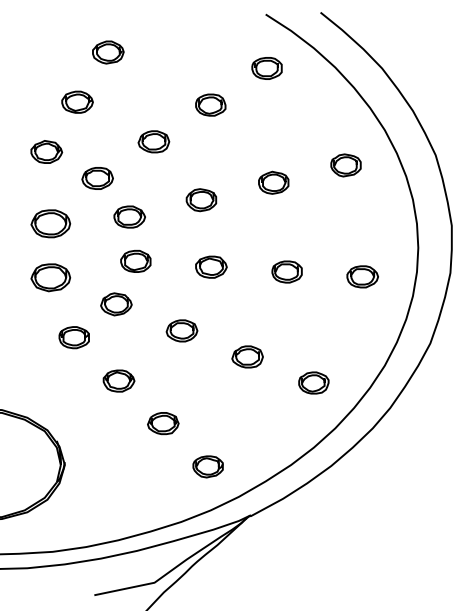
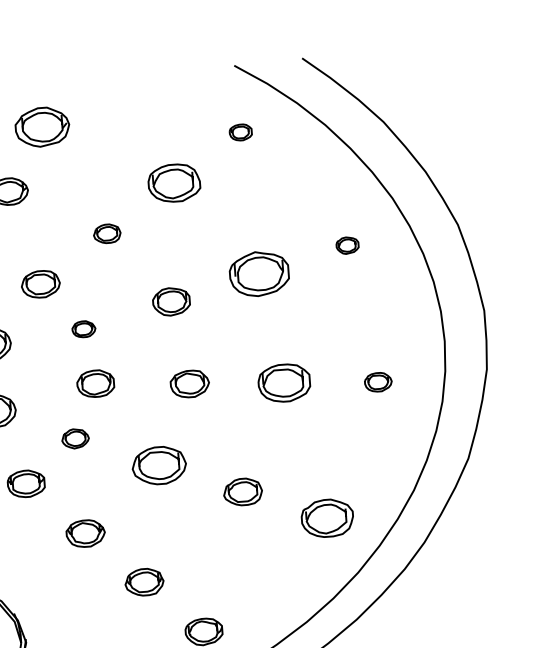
part: (108, 52) -> (42, 127), size x1.4
part: (266, 68) -> (240, 132), size x0.6
part: (210, 104) -> (173, 182), size x1.4
part: (153, 141) -> (106, 233), size x0.7
part: (345, 165) -> (346, 245), size x0.6
part: (273, 182) -> (259, 273), size x1.6
part: (129, 216) -> (83, 328), size x0.6
part: (286, 271) -> (283, 382), size x1.4
part: (362, 276) -> (378, 381), size x0.7
part: (116, 304) -> (75, 438), size x0.7
part: (181, 330) -> (158, 465), size x1.4
part: (313, 382) -> (327, 517), size x1.4

